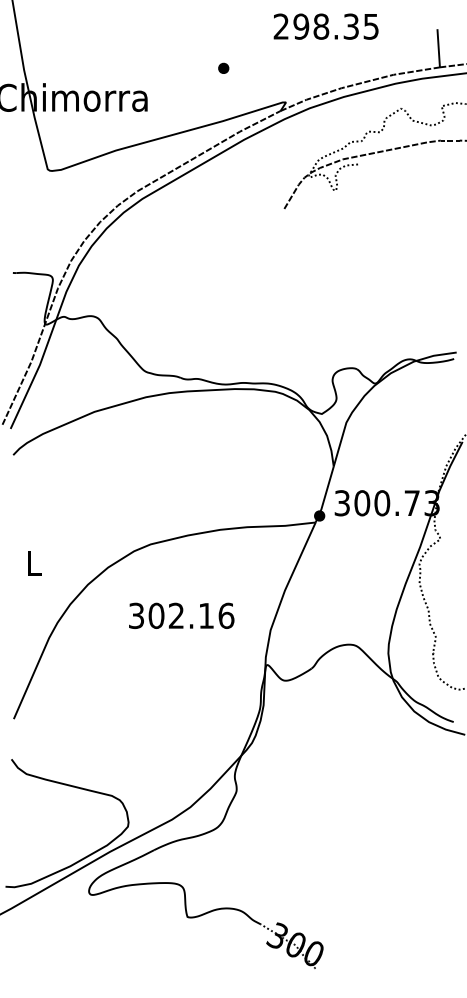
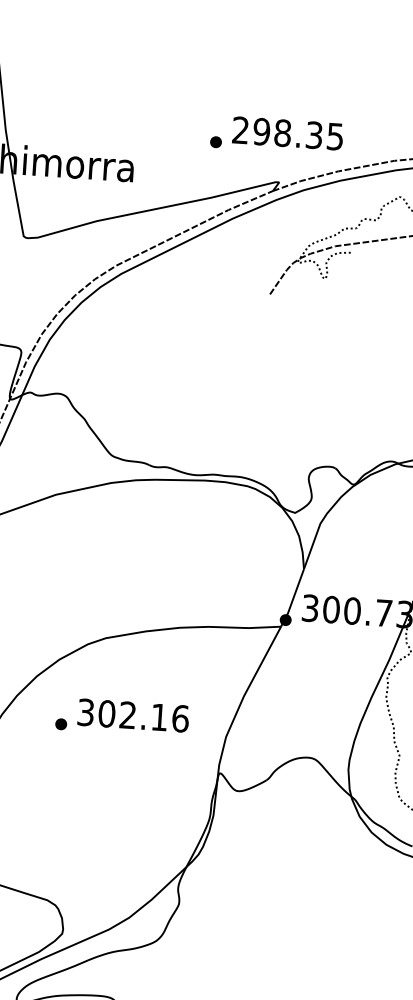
text: (325, 26) -> (287, 133), moved
part: (113, 628) -> (60, 724), added

